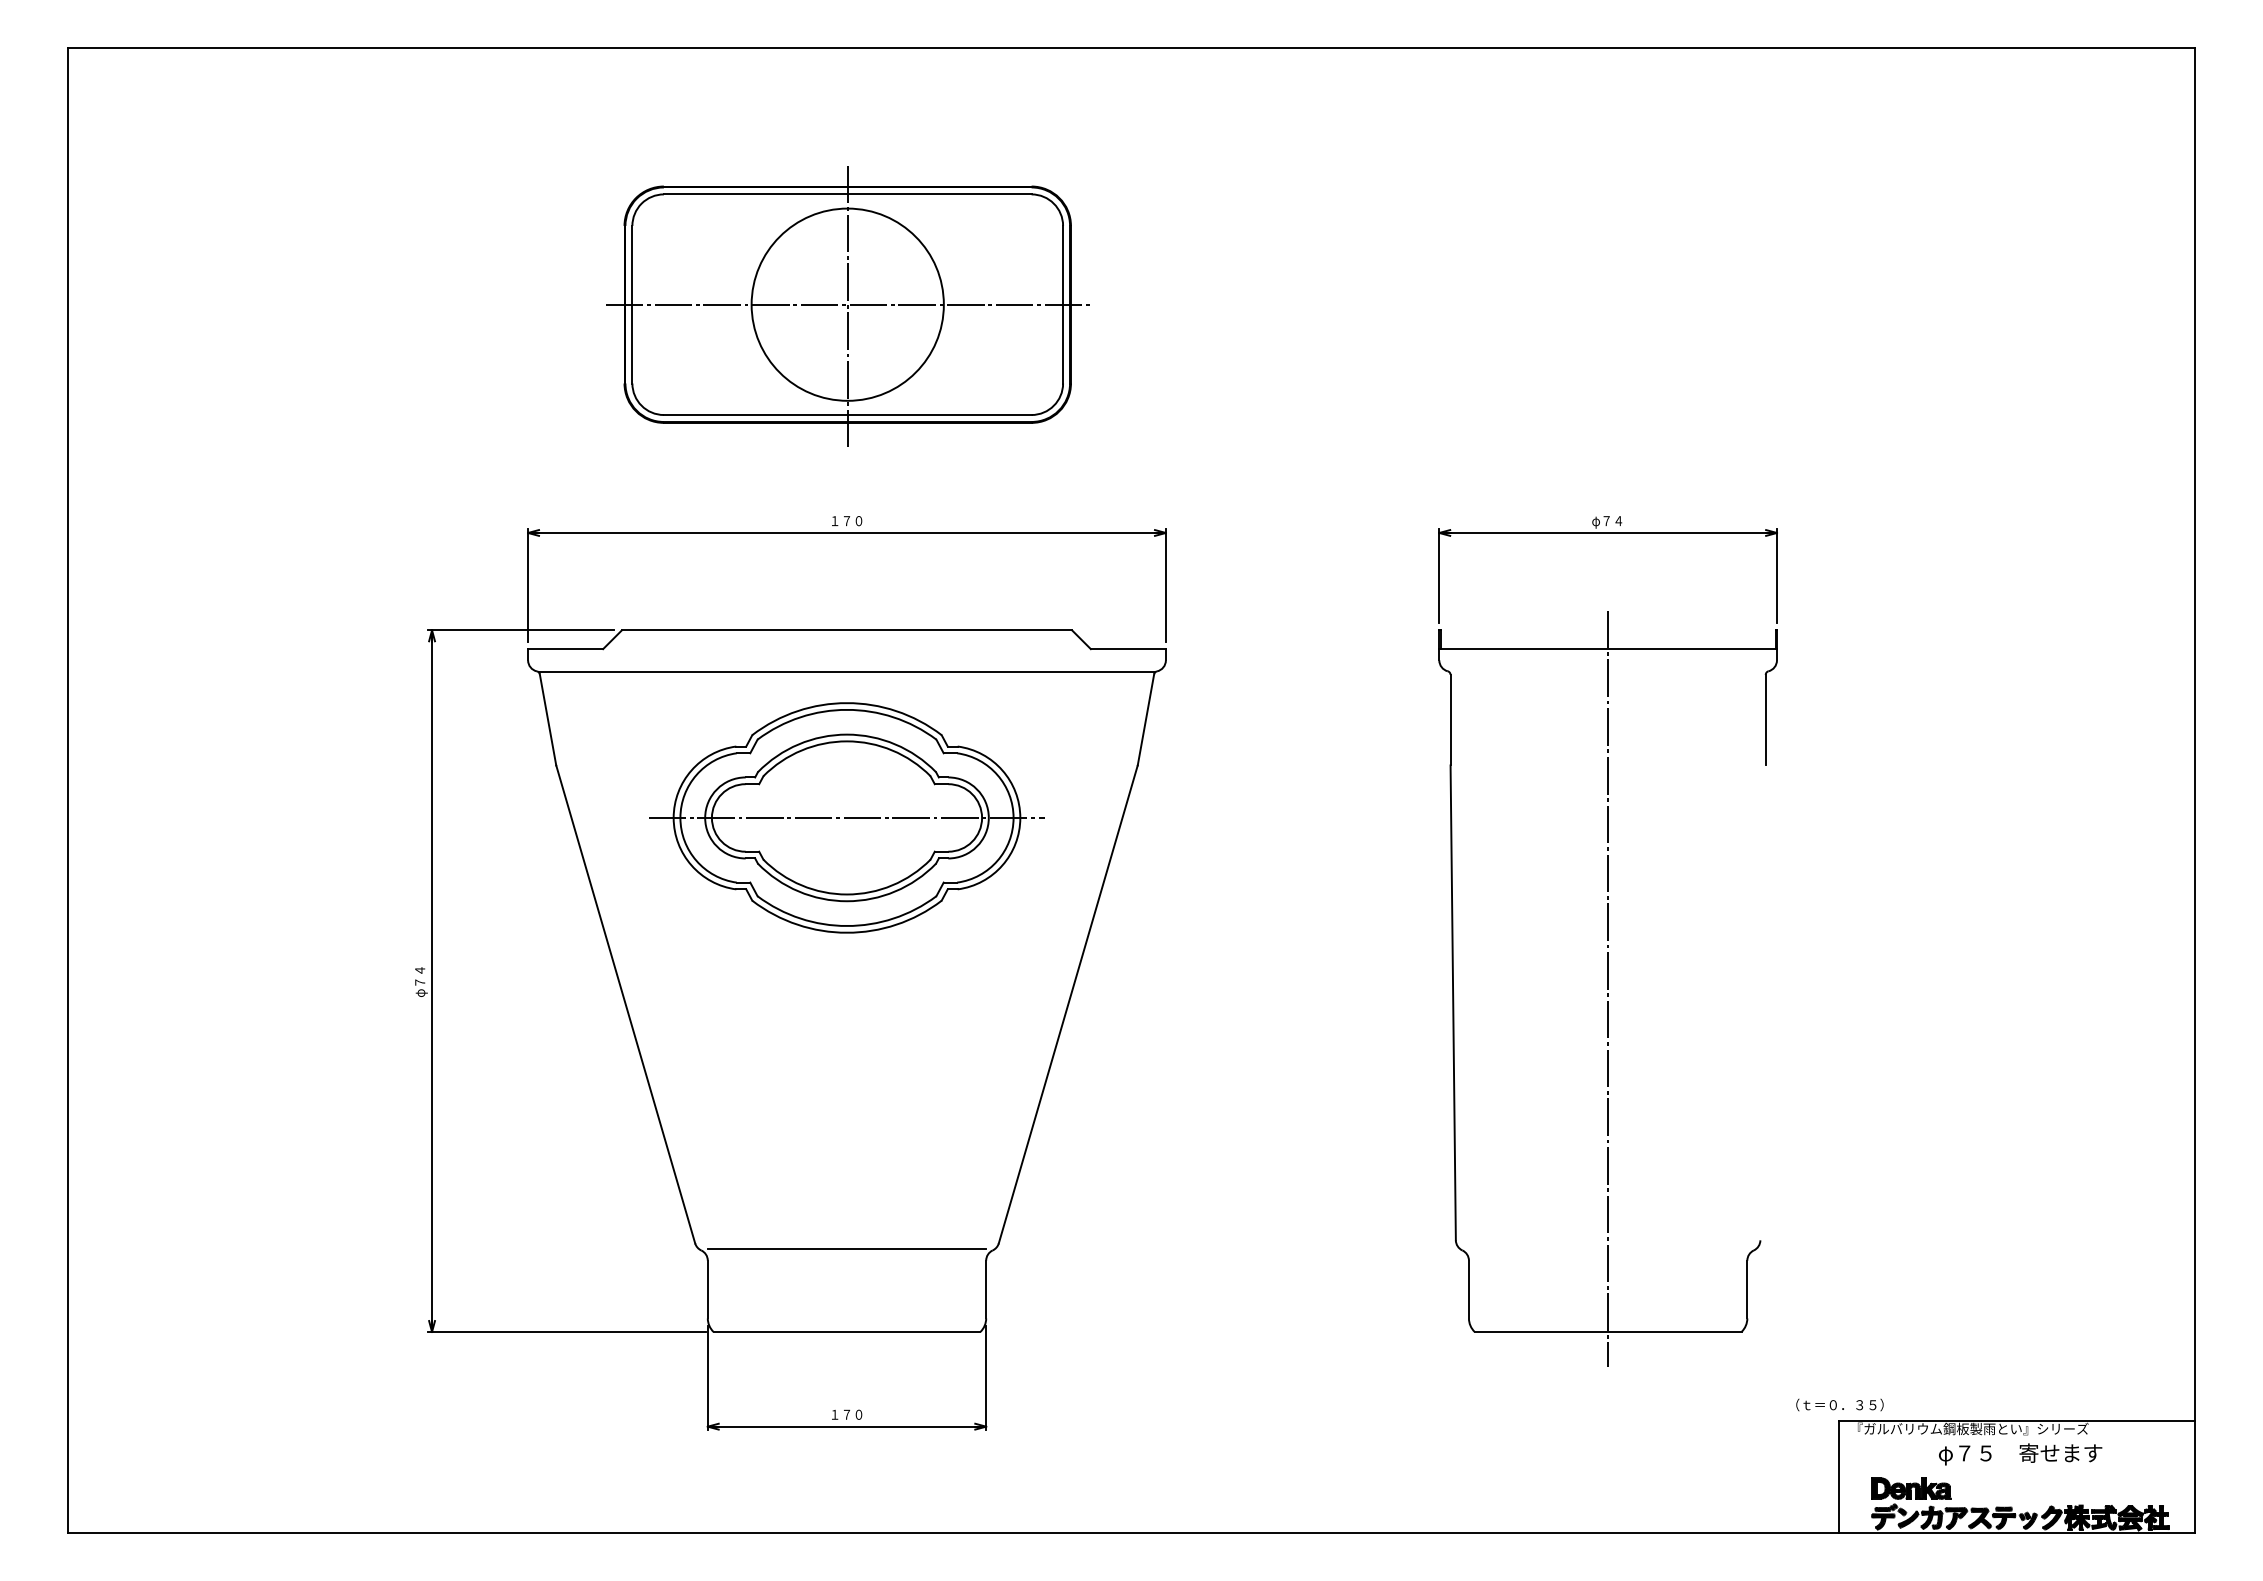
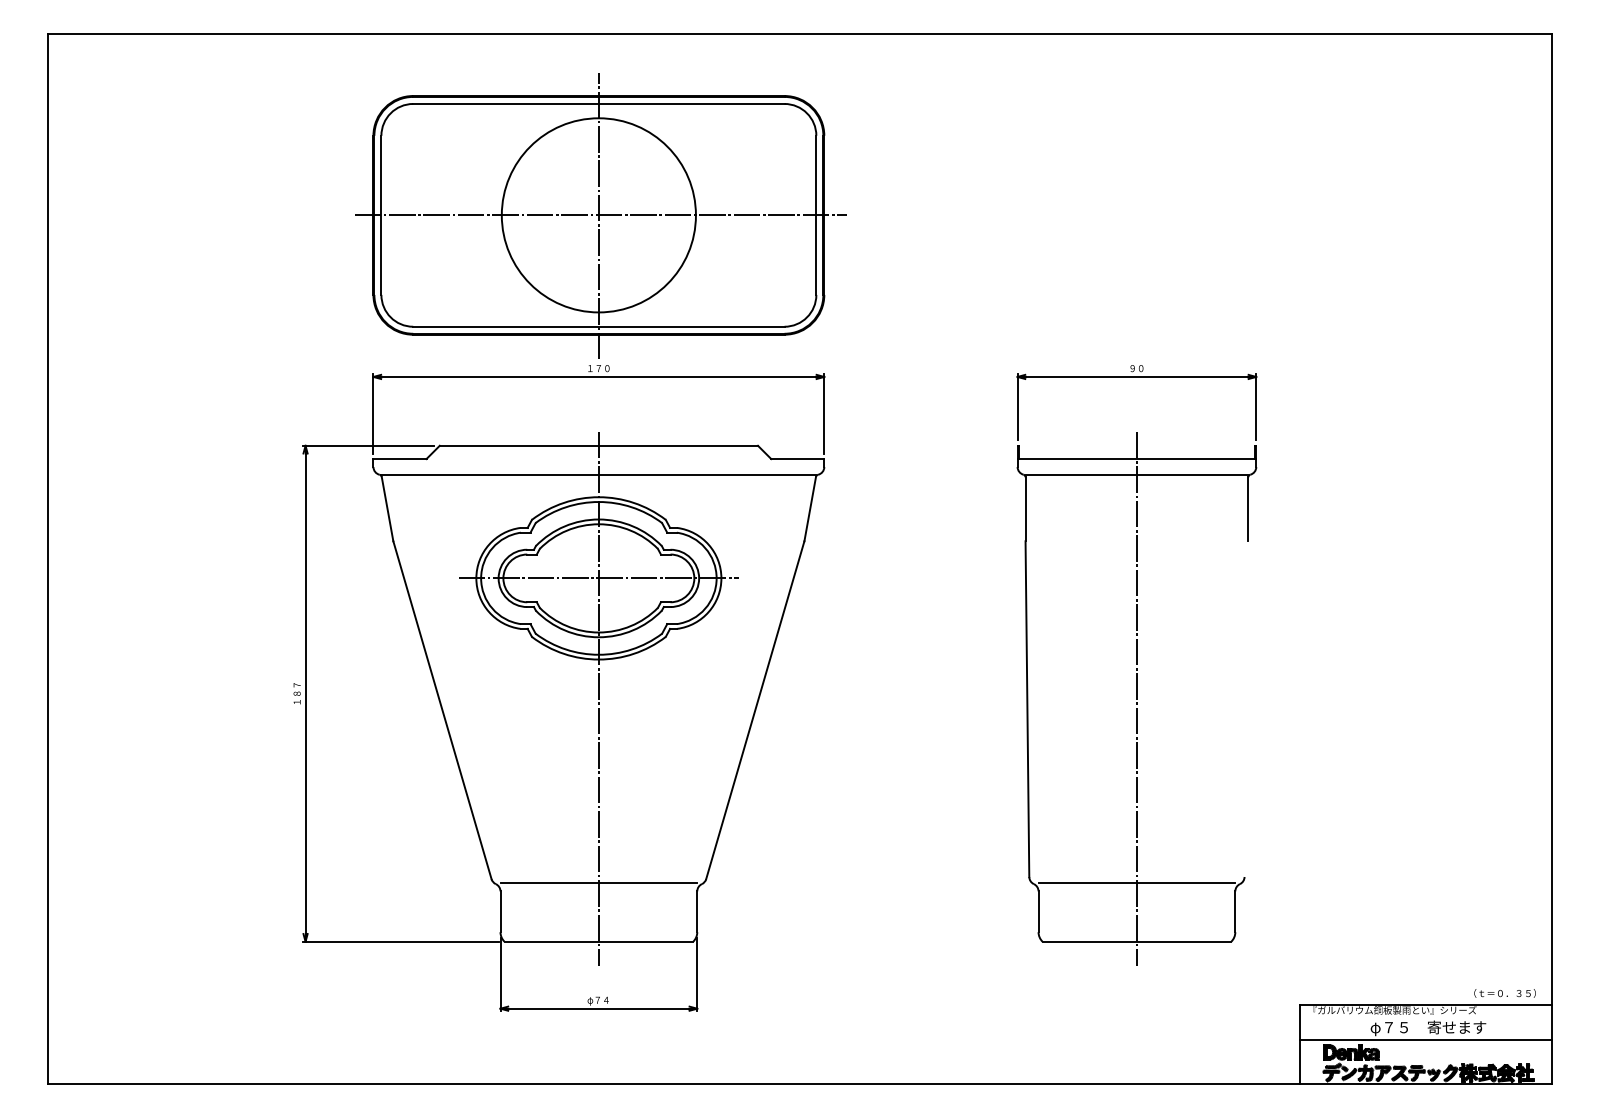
part: (849, 305) -> (600, 216), size x1.43
text: (1607, 522) -> (1136, 369), φ７４ -> ９０
line: (1607, 671) -> (1136, 474), added
text: (421, 981) -> (298, 694), φ７４ -> １８７
line: (847, 988) -> (599, 698), added
line: (1607, 1249) -> (1136, 883), added
text: (1839, 1404) -> (1504, 993), moved
text: (846, 1415) -> (598, 1000), １７０ -> φ７４
line: (2016, 1471) -> (1425, 1040), added

